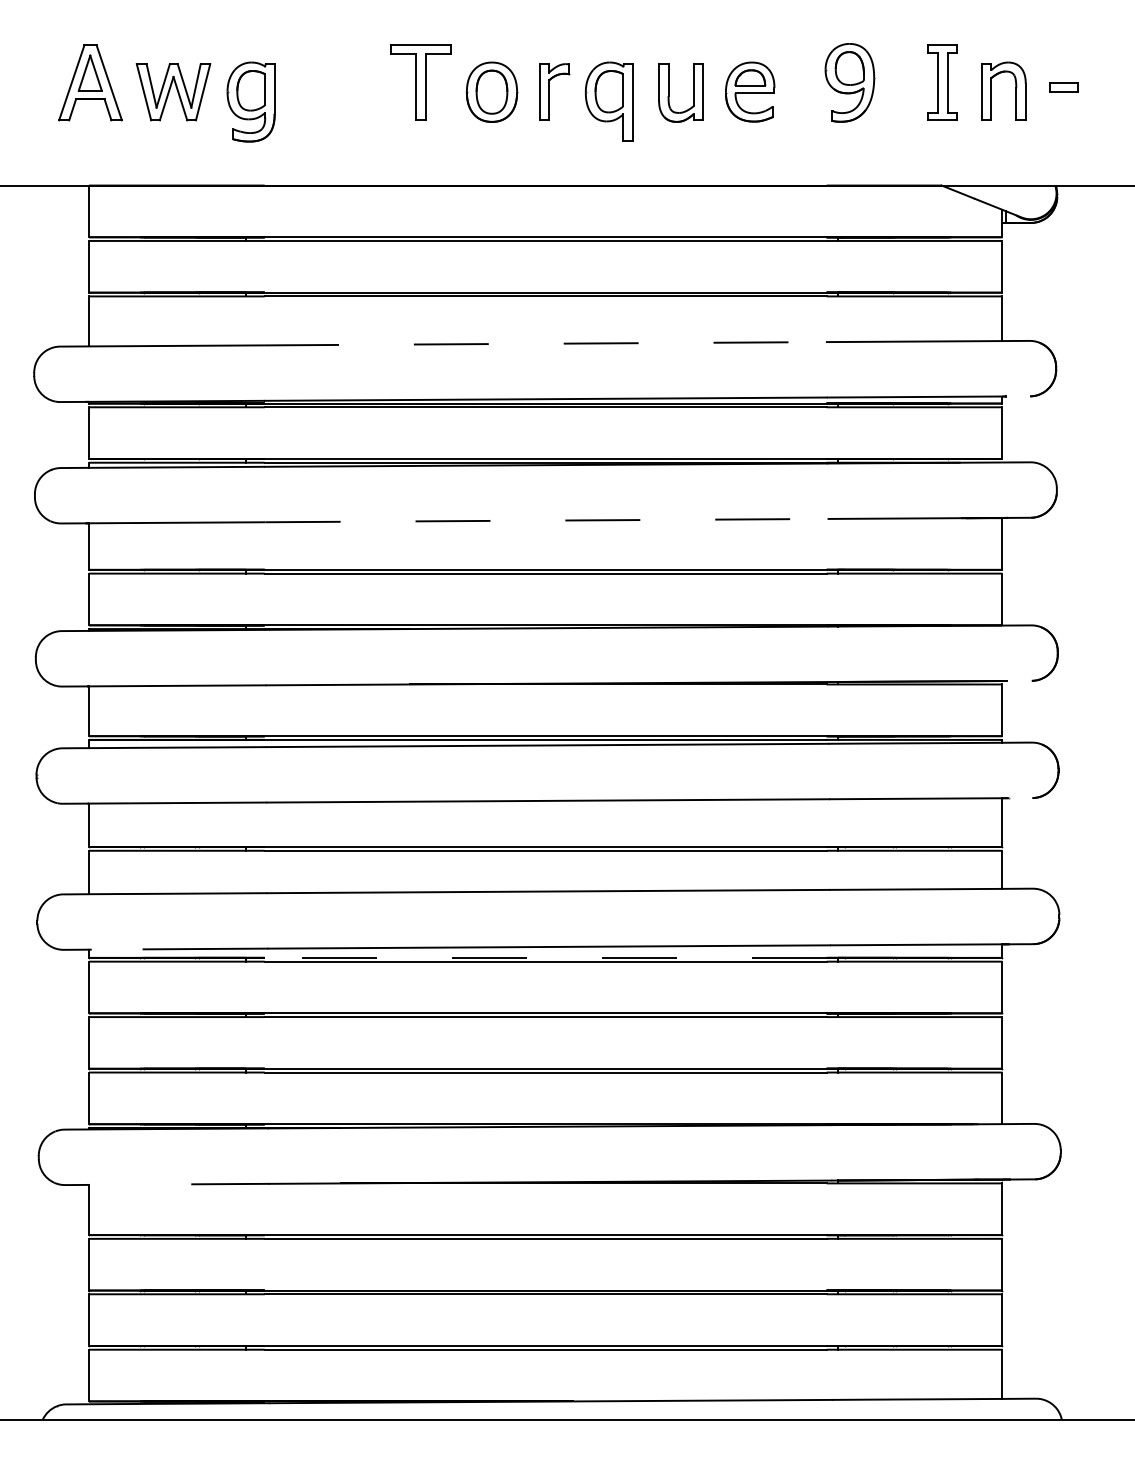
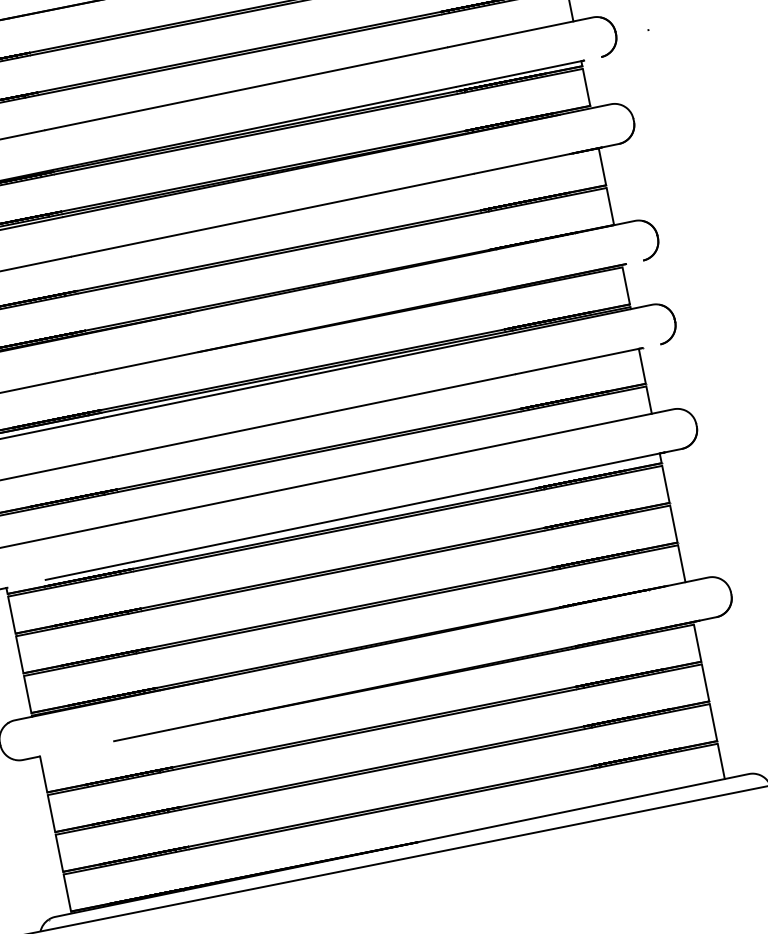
line: (544, 343) -> (245, 88), dashed -> solid
line: (546, 520) -> (272, 215), dashed -> solid
line: (545, 957) -> (334, 528), dashed -> solid

